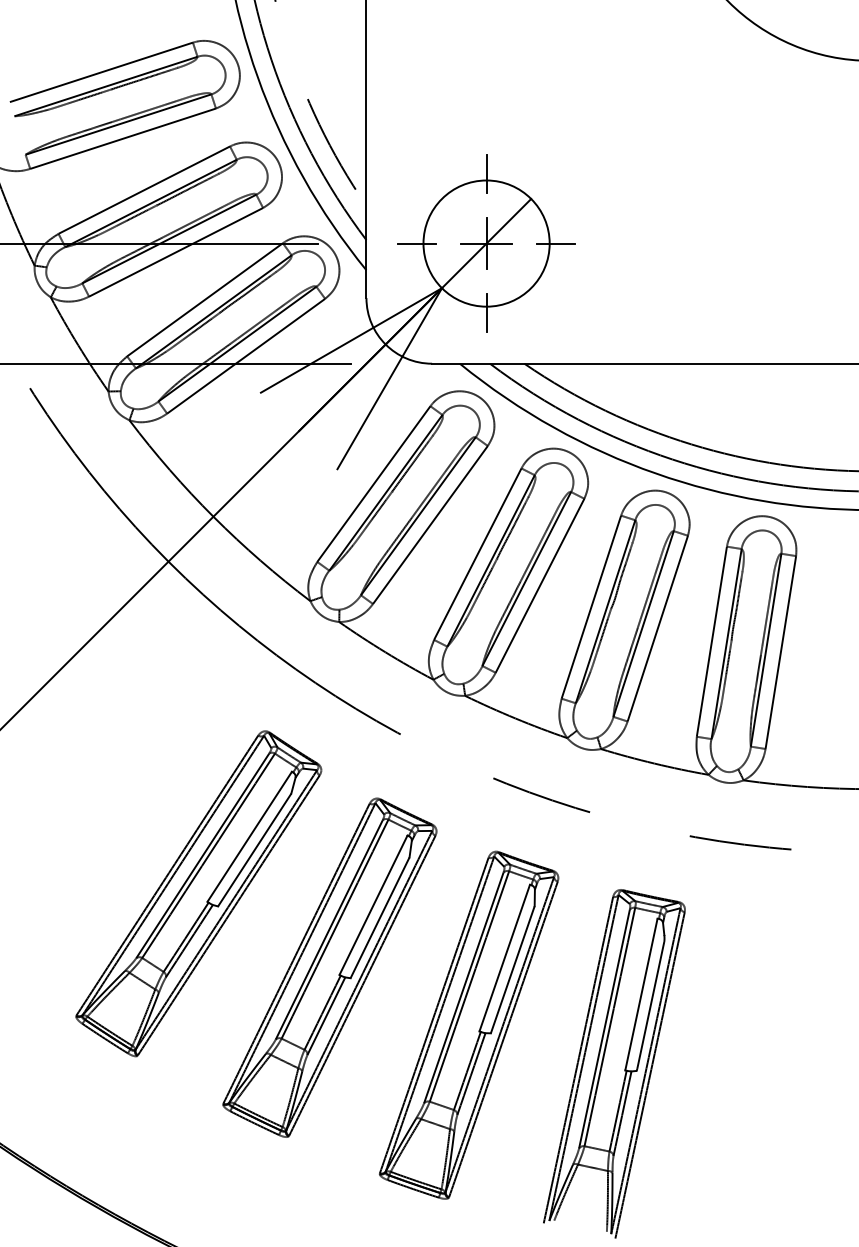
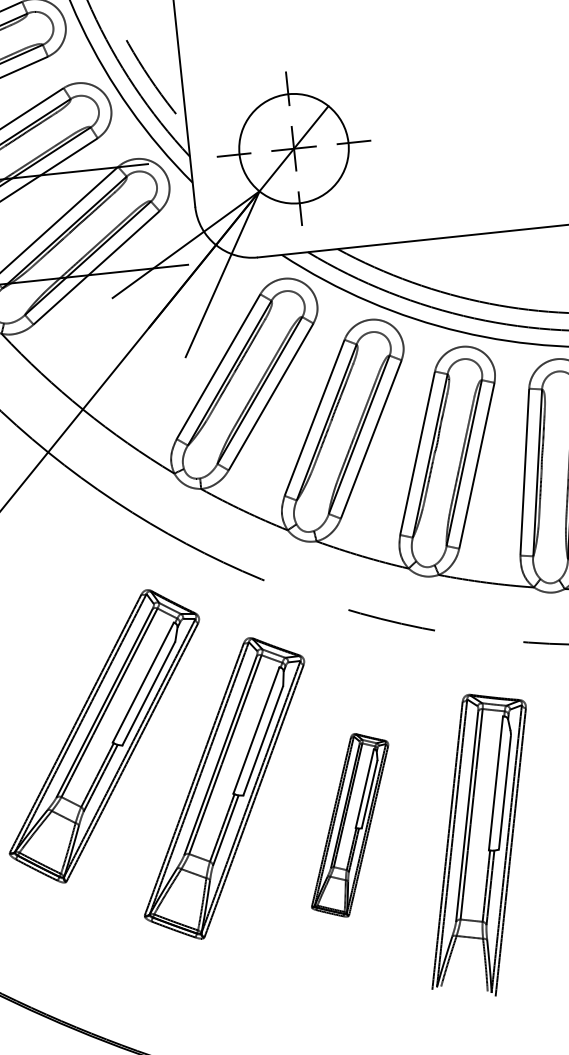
part: (469, 1024) -> (350, 824), size x0.6

